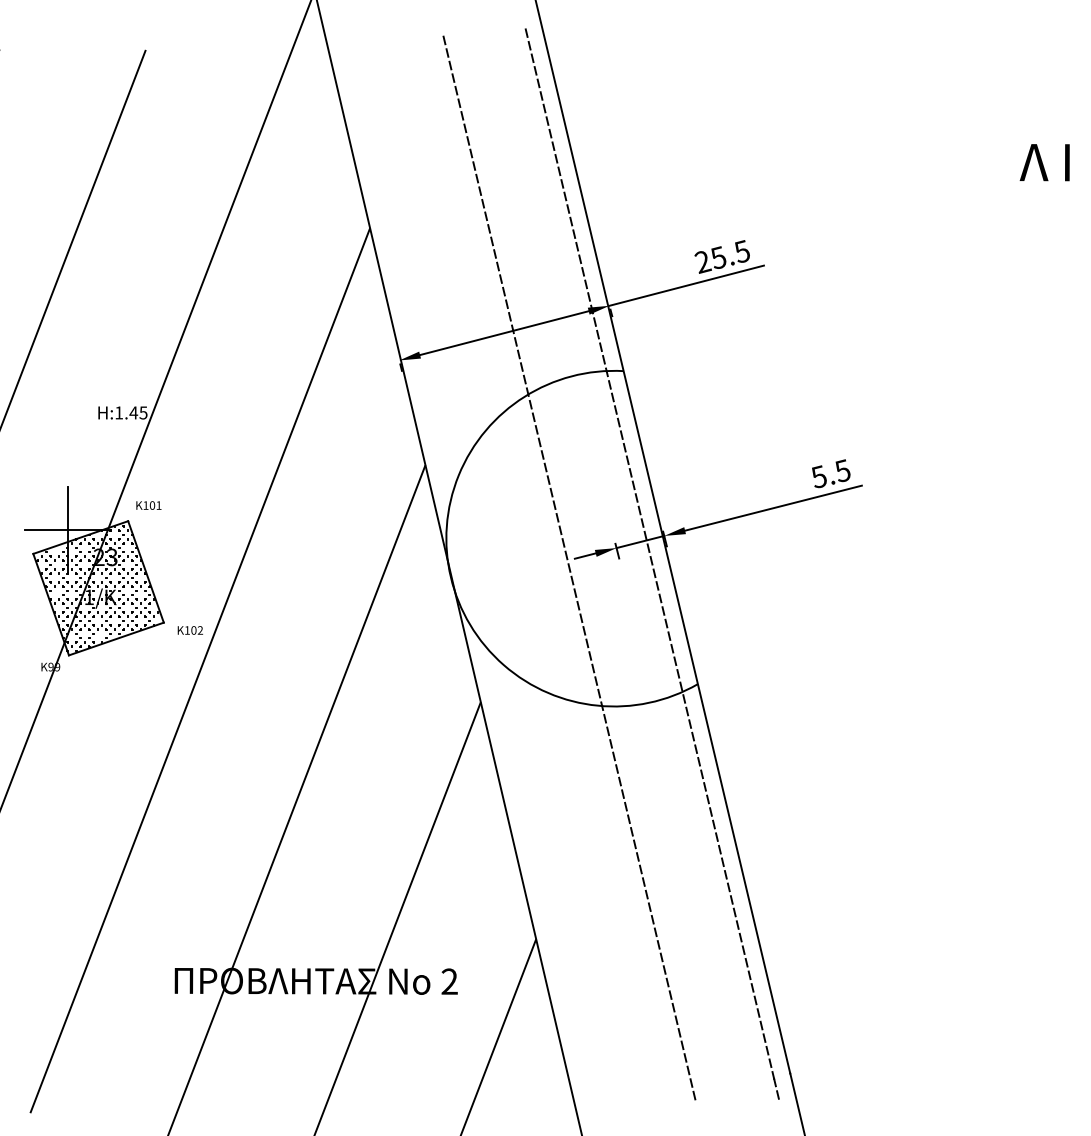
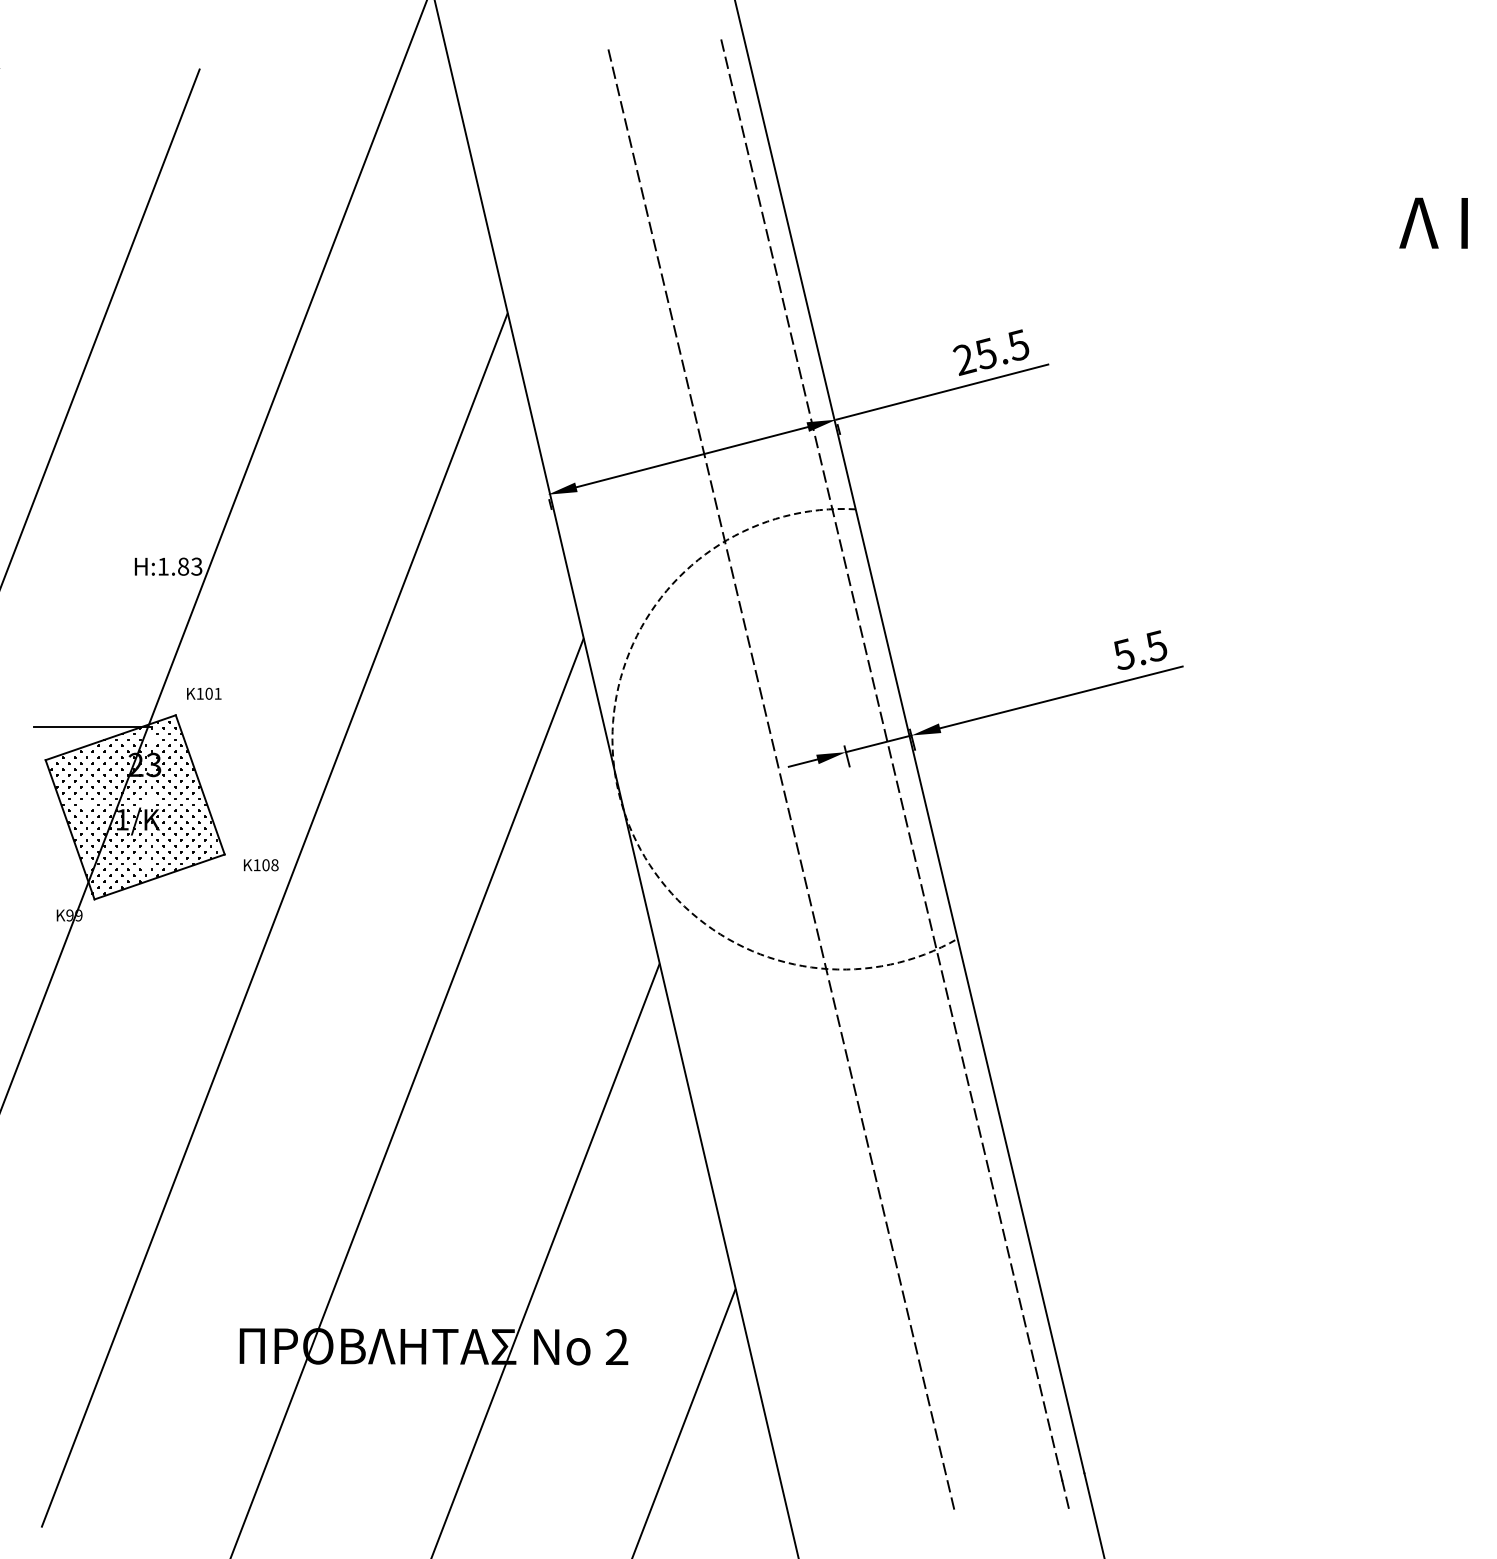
text: (138, 412) -> (189, 566), H:1.45 -> H:1.83
line: (67, 530) -> (92, 727), removed
arc: (450, 577) -> (618, 792), solid -> dashed
text: (200, 630) -> (274, 865), 102 -> 108

